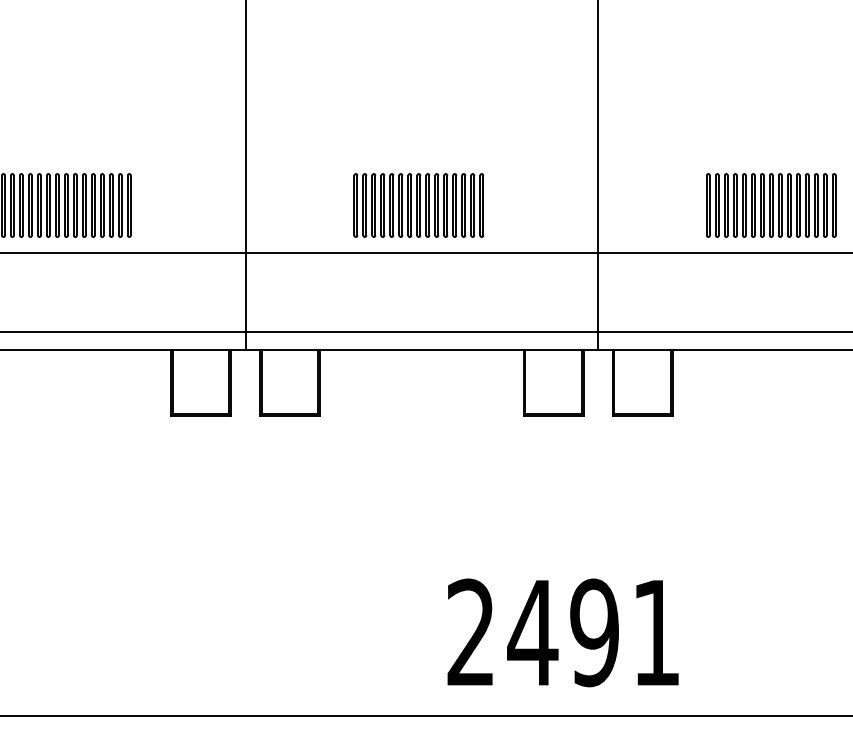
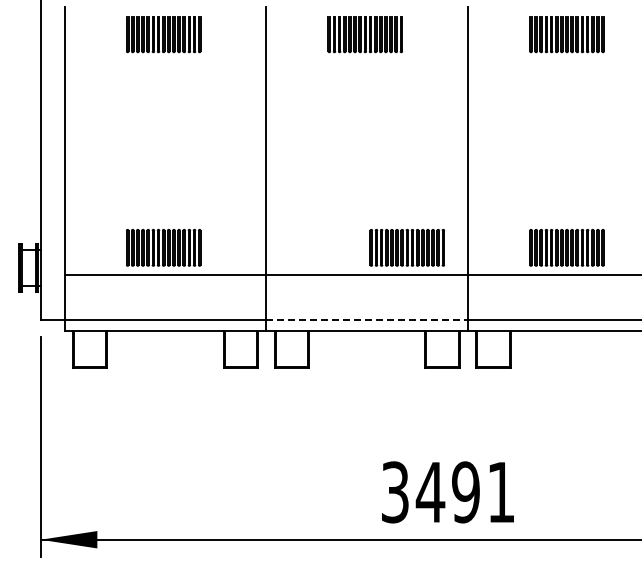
part: (417, 204) -> (406, 247), moved
line: (422, 332) -> (367, 320), solid -> dashed
text: (469, 633) -> (394, 492), 2491 -> 3491

